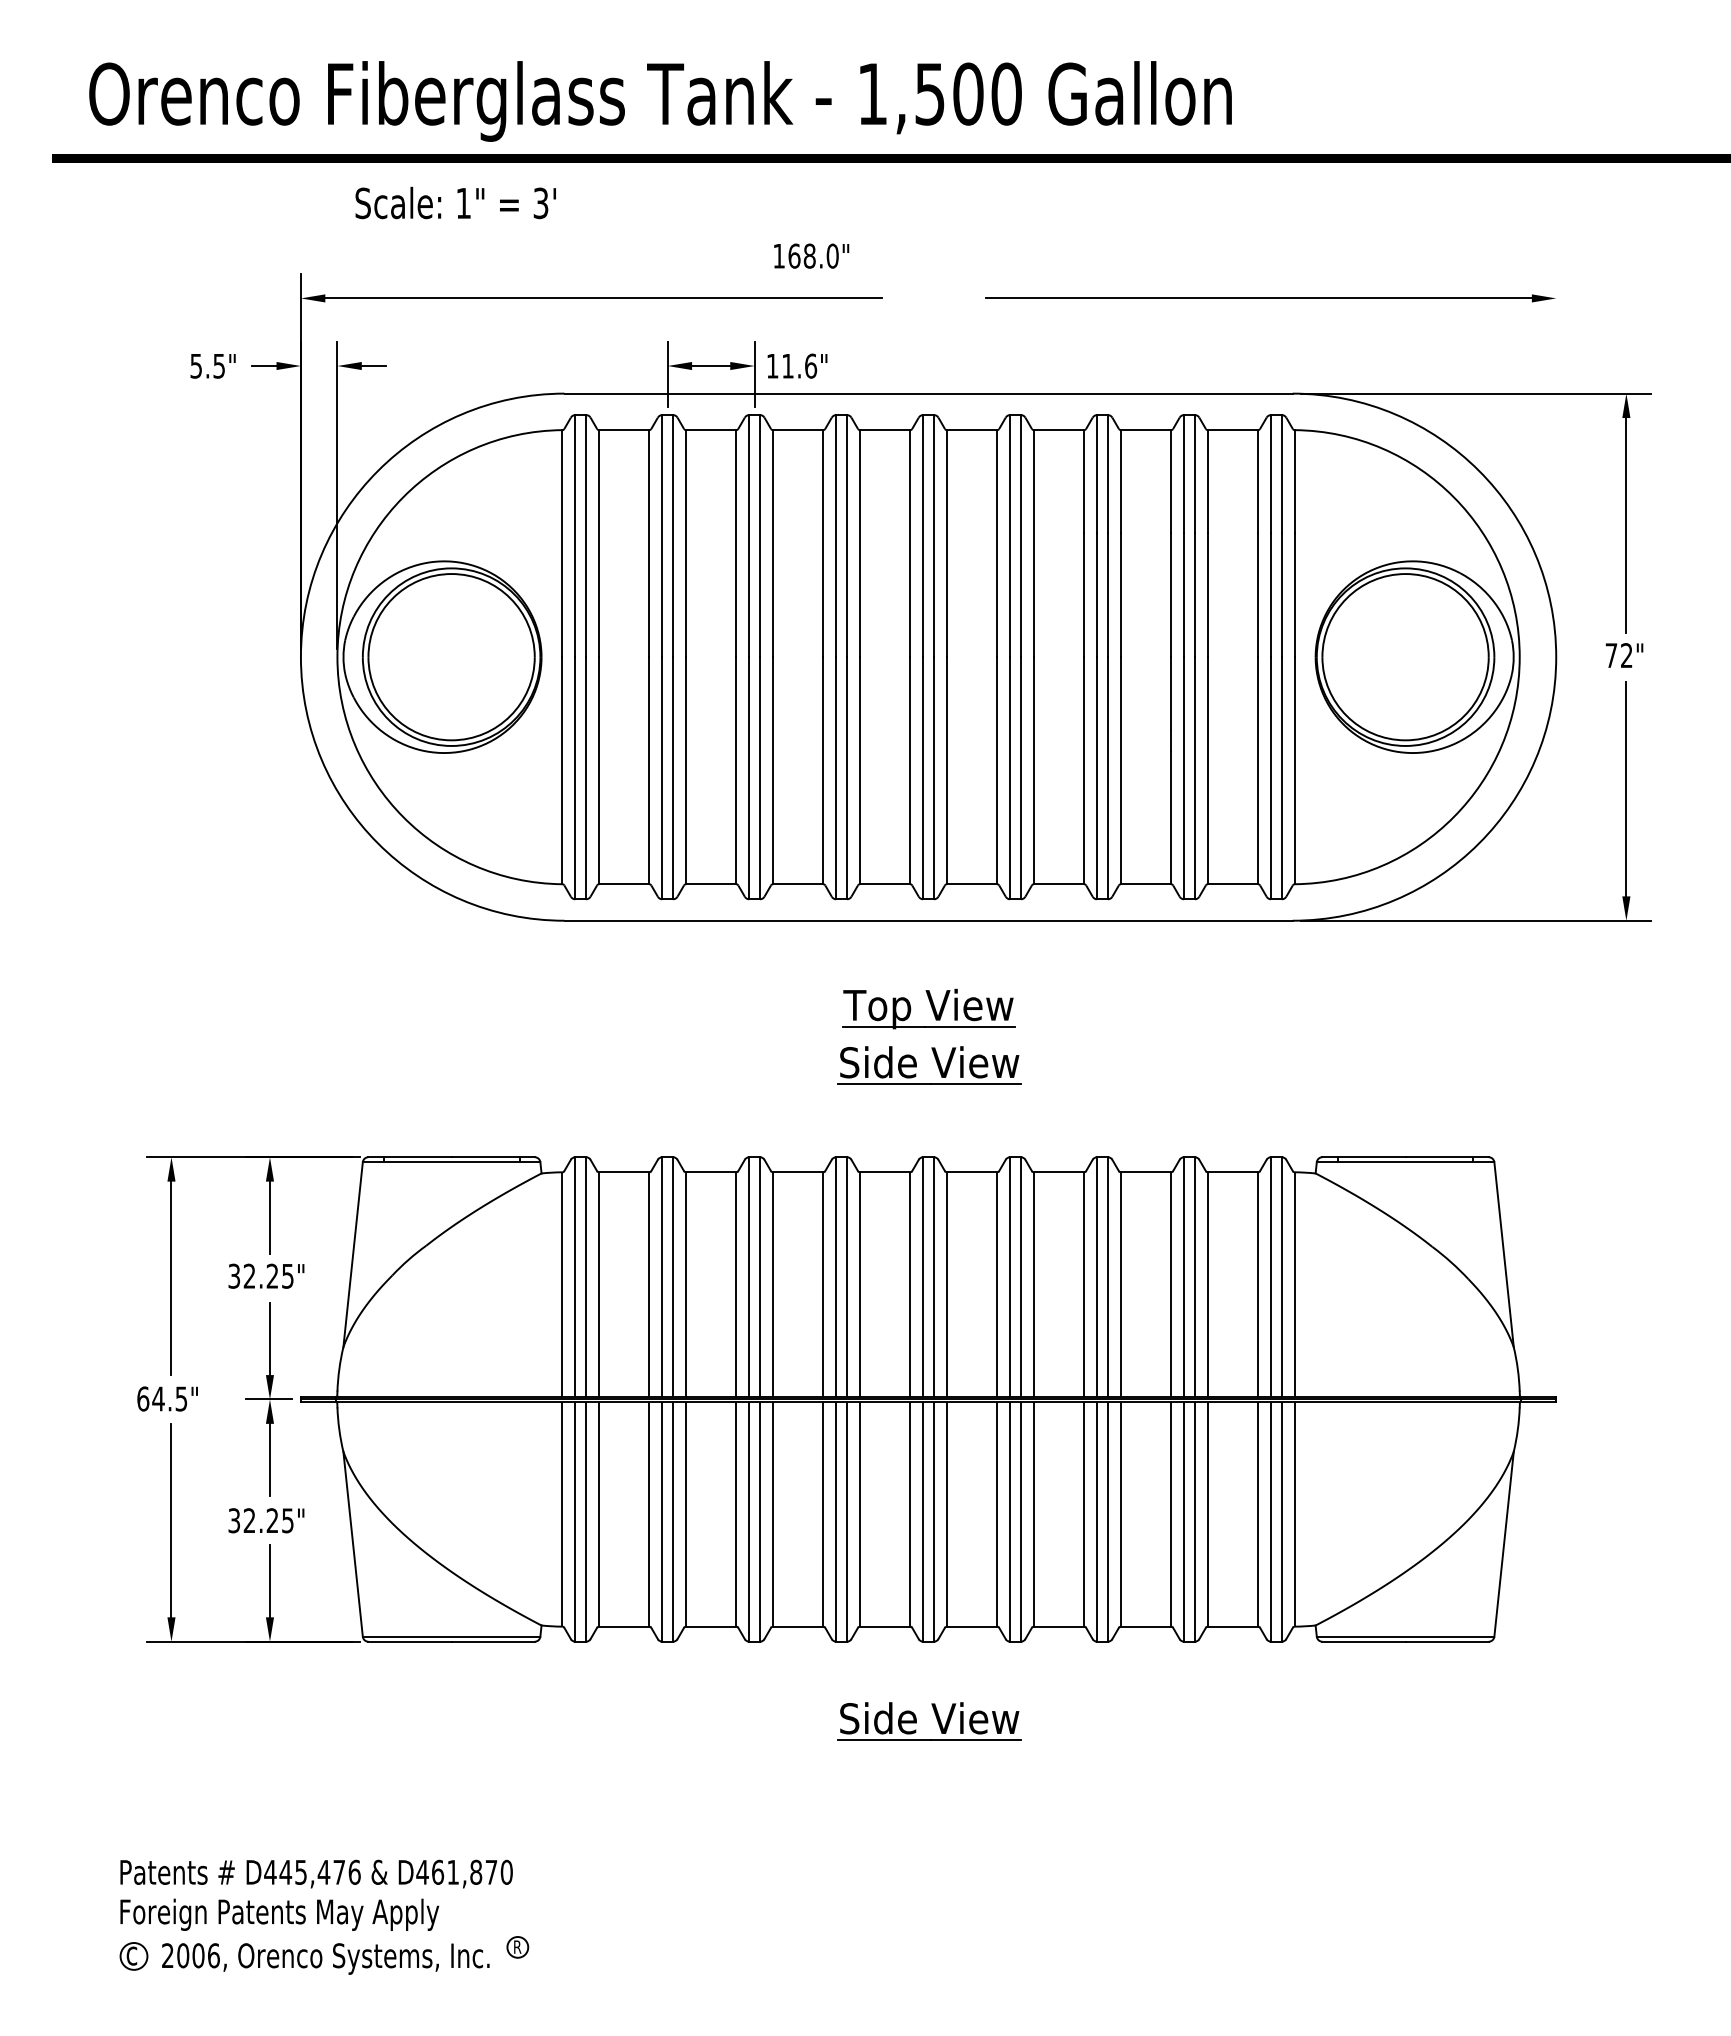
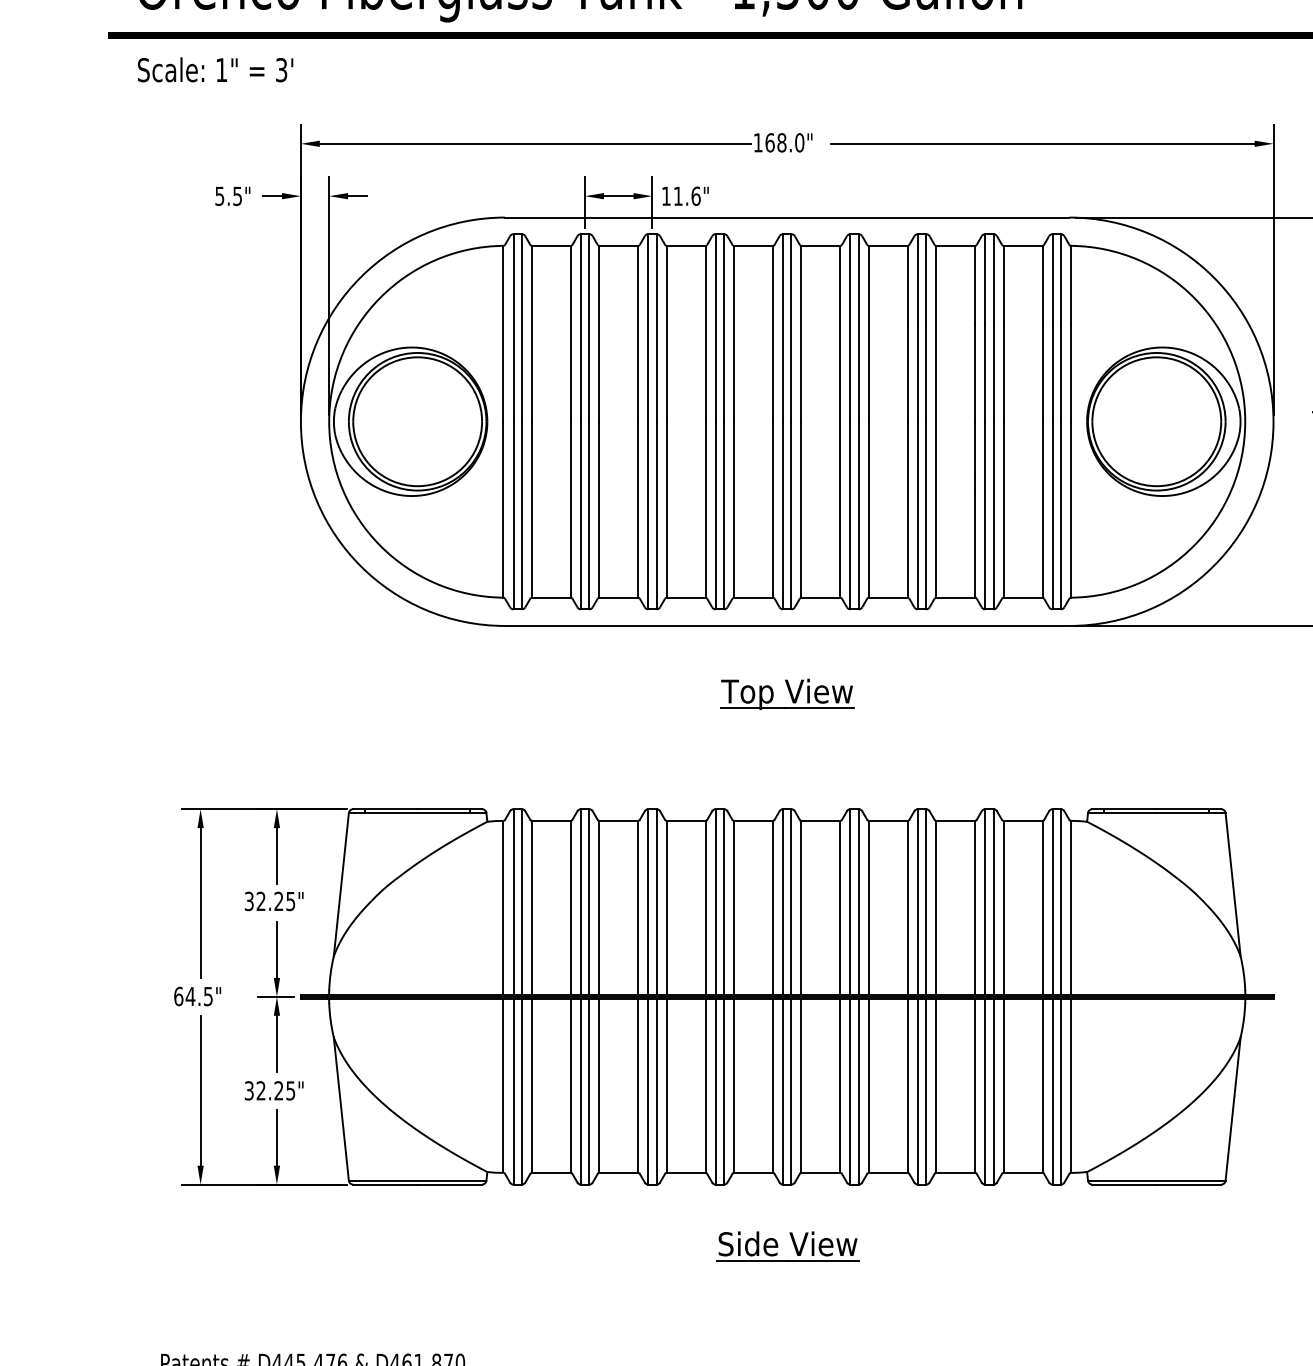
text: (455, 202) -> (215, 69), moved
text: (811, 255) -> (783, 142), moved
line: (1556, 461) -> (1273, 270), added
part: (936, 1063) -> (793, 736), removed

